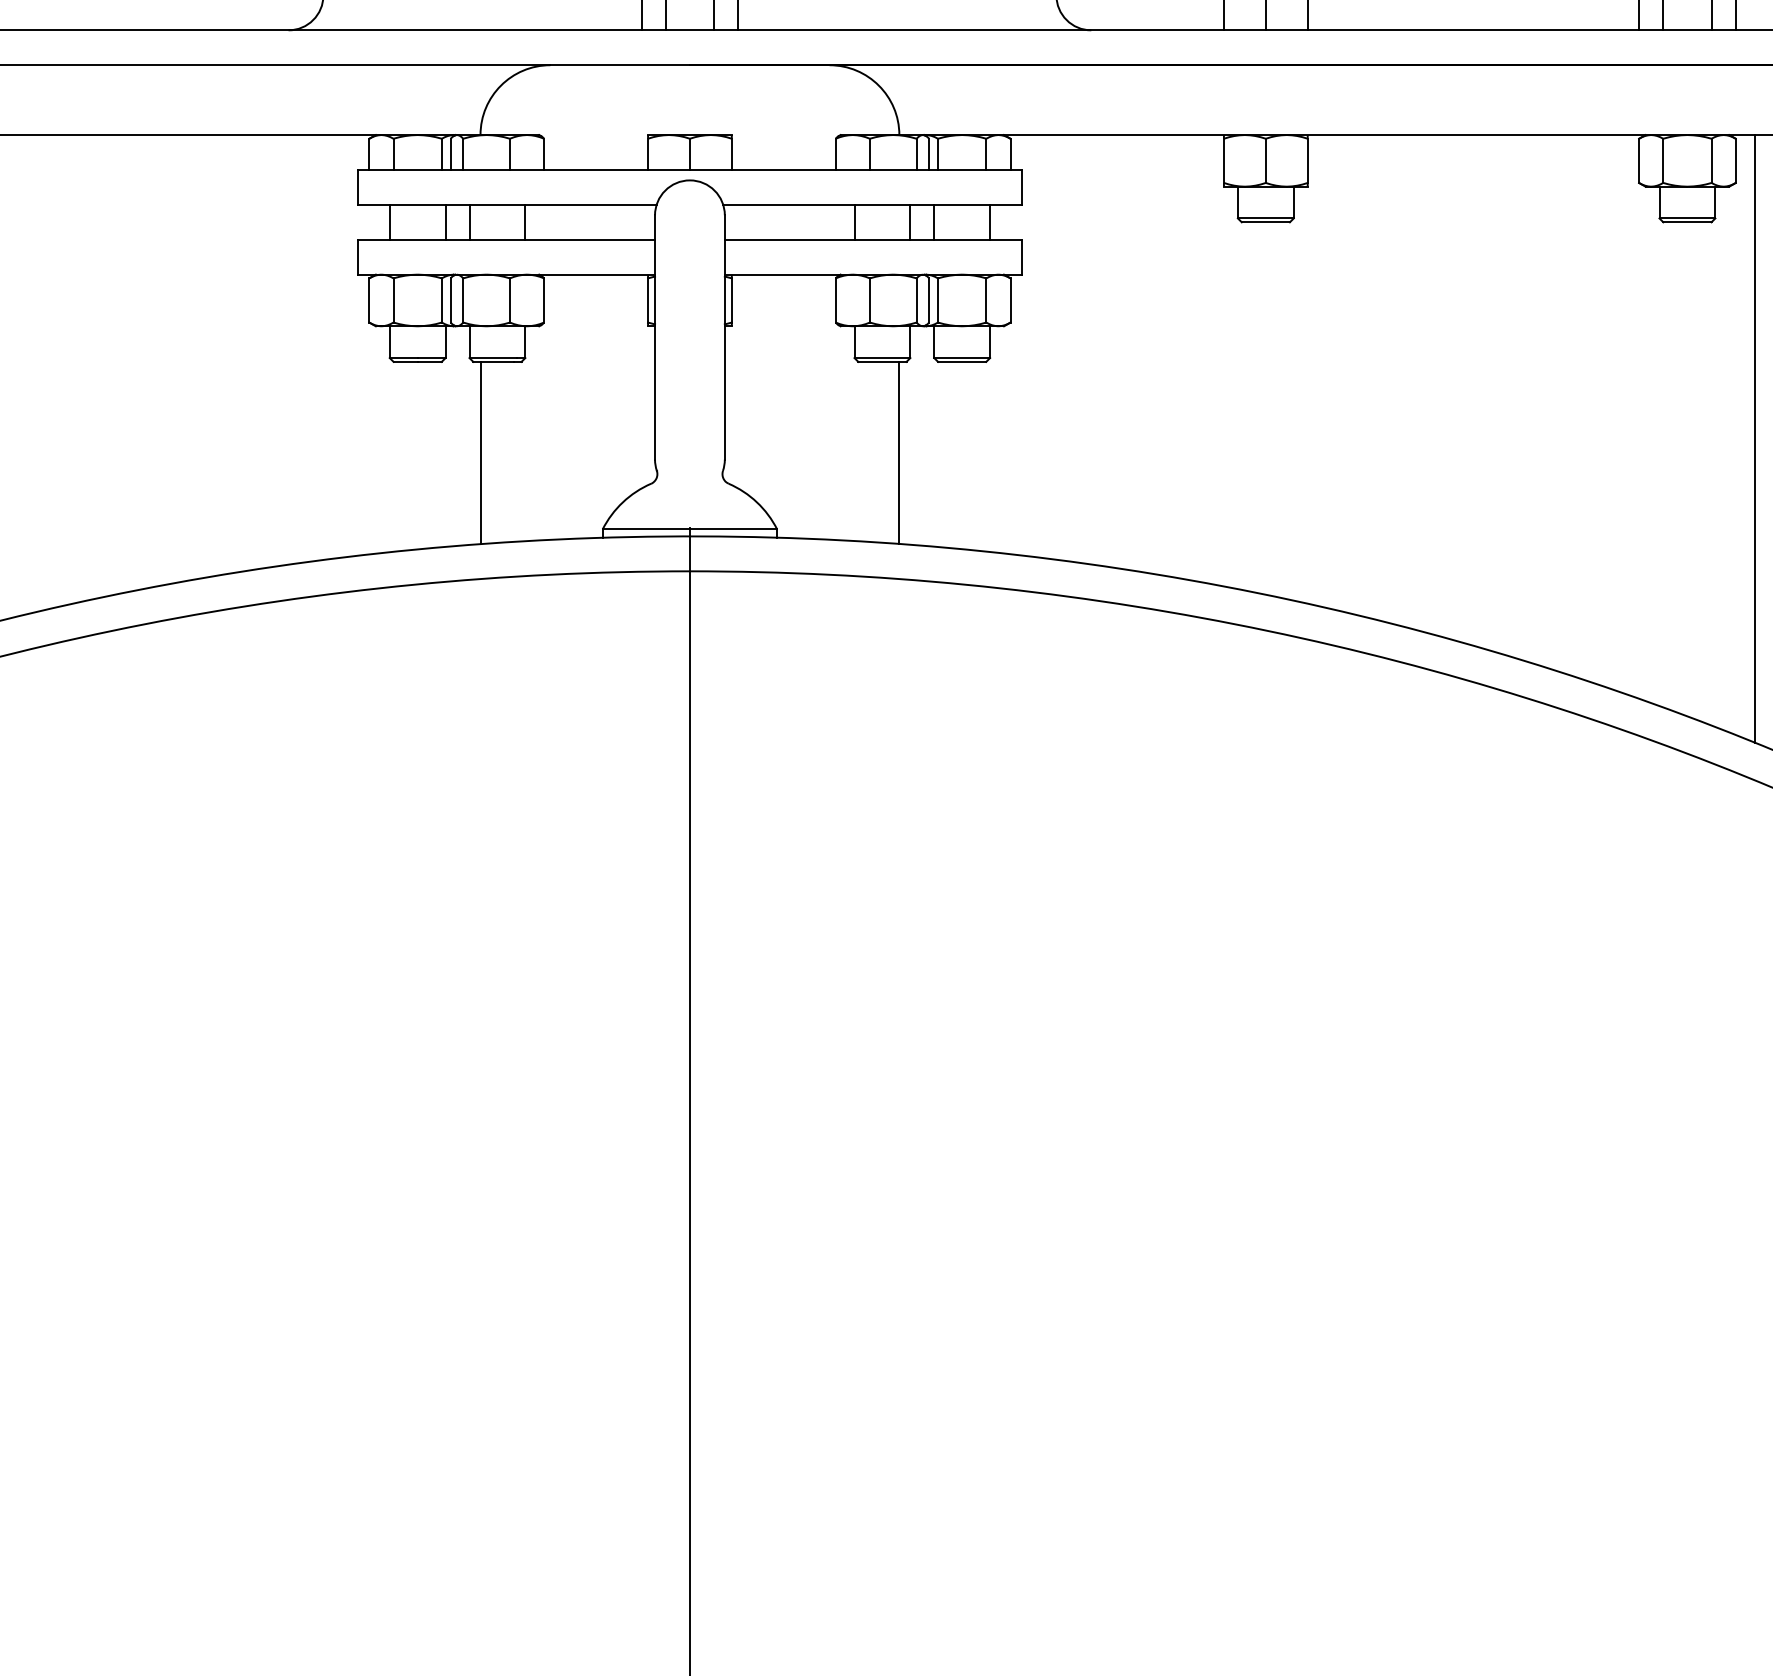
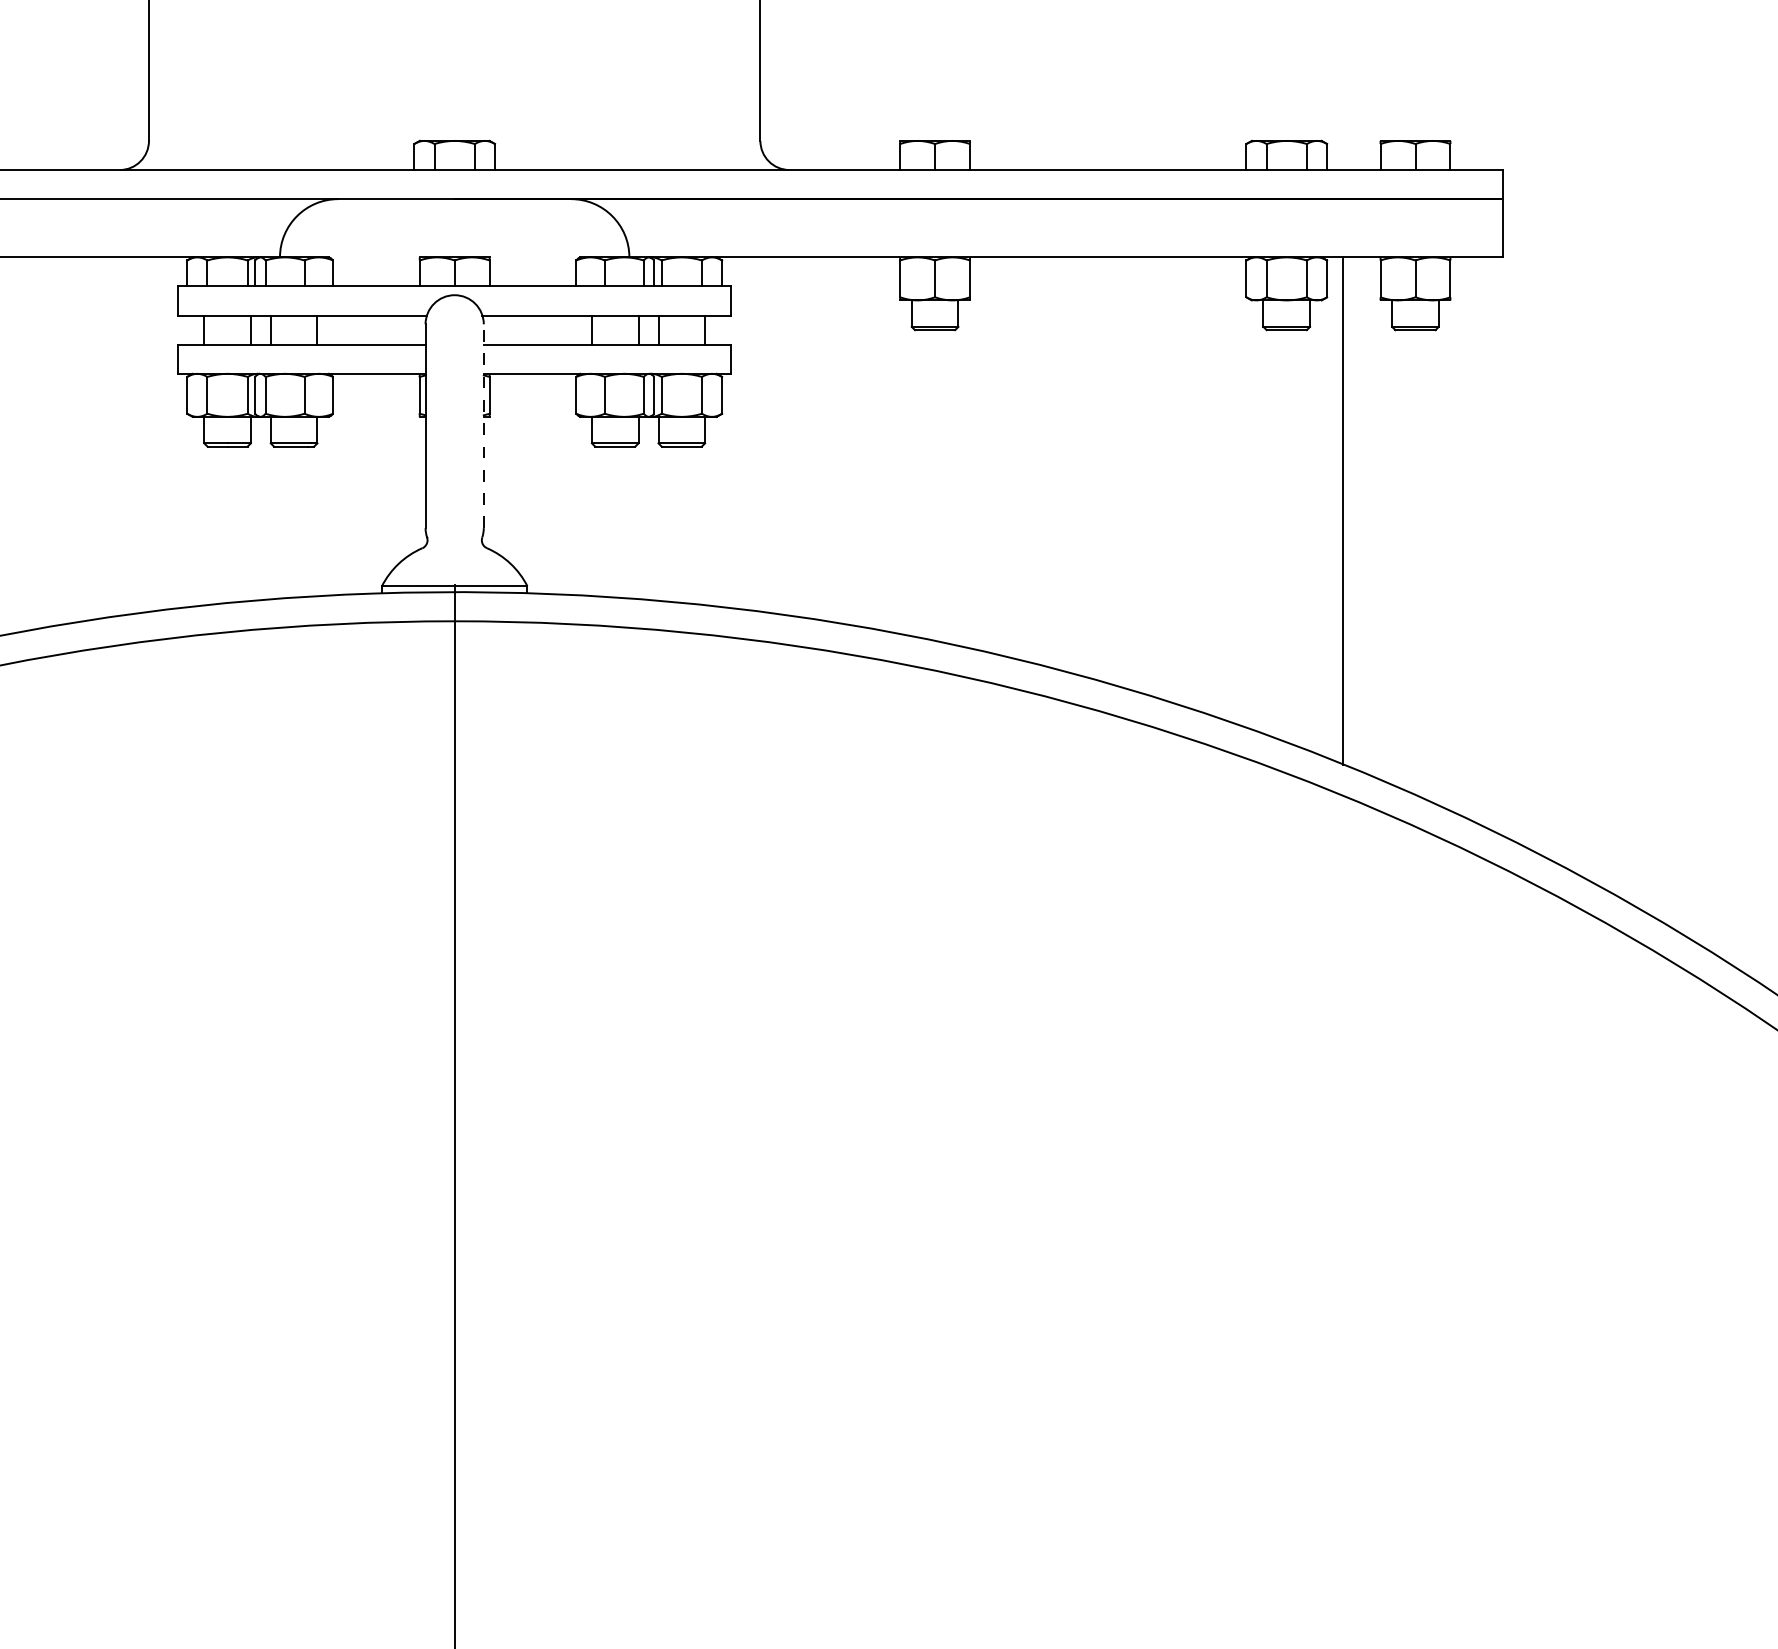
line: (724, 337) -> (483, 426), solid -> dashed
line: (481, 452) -> (280, 522), removed
line: (899, 452) -> (629, 522), removed

